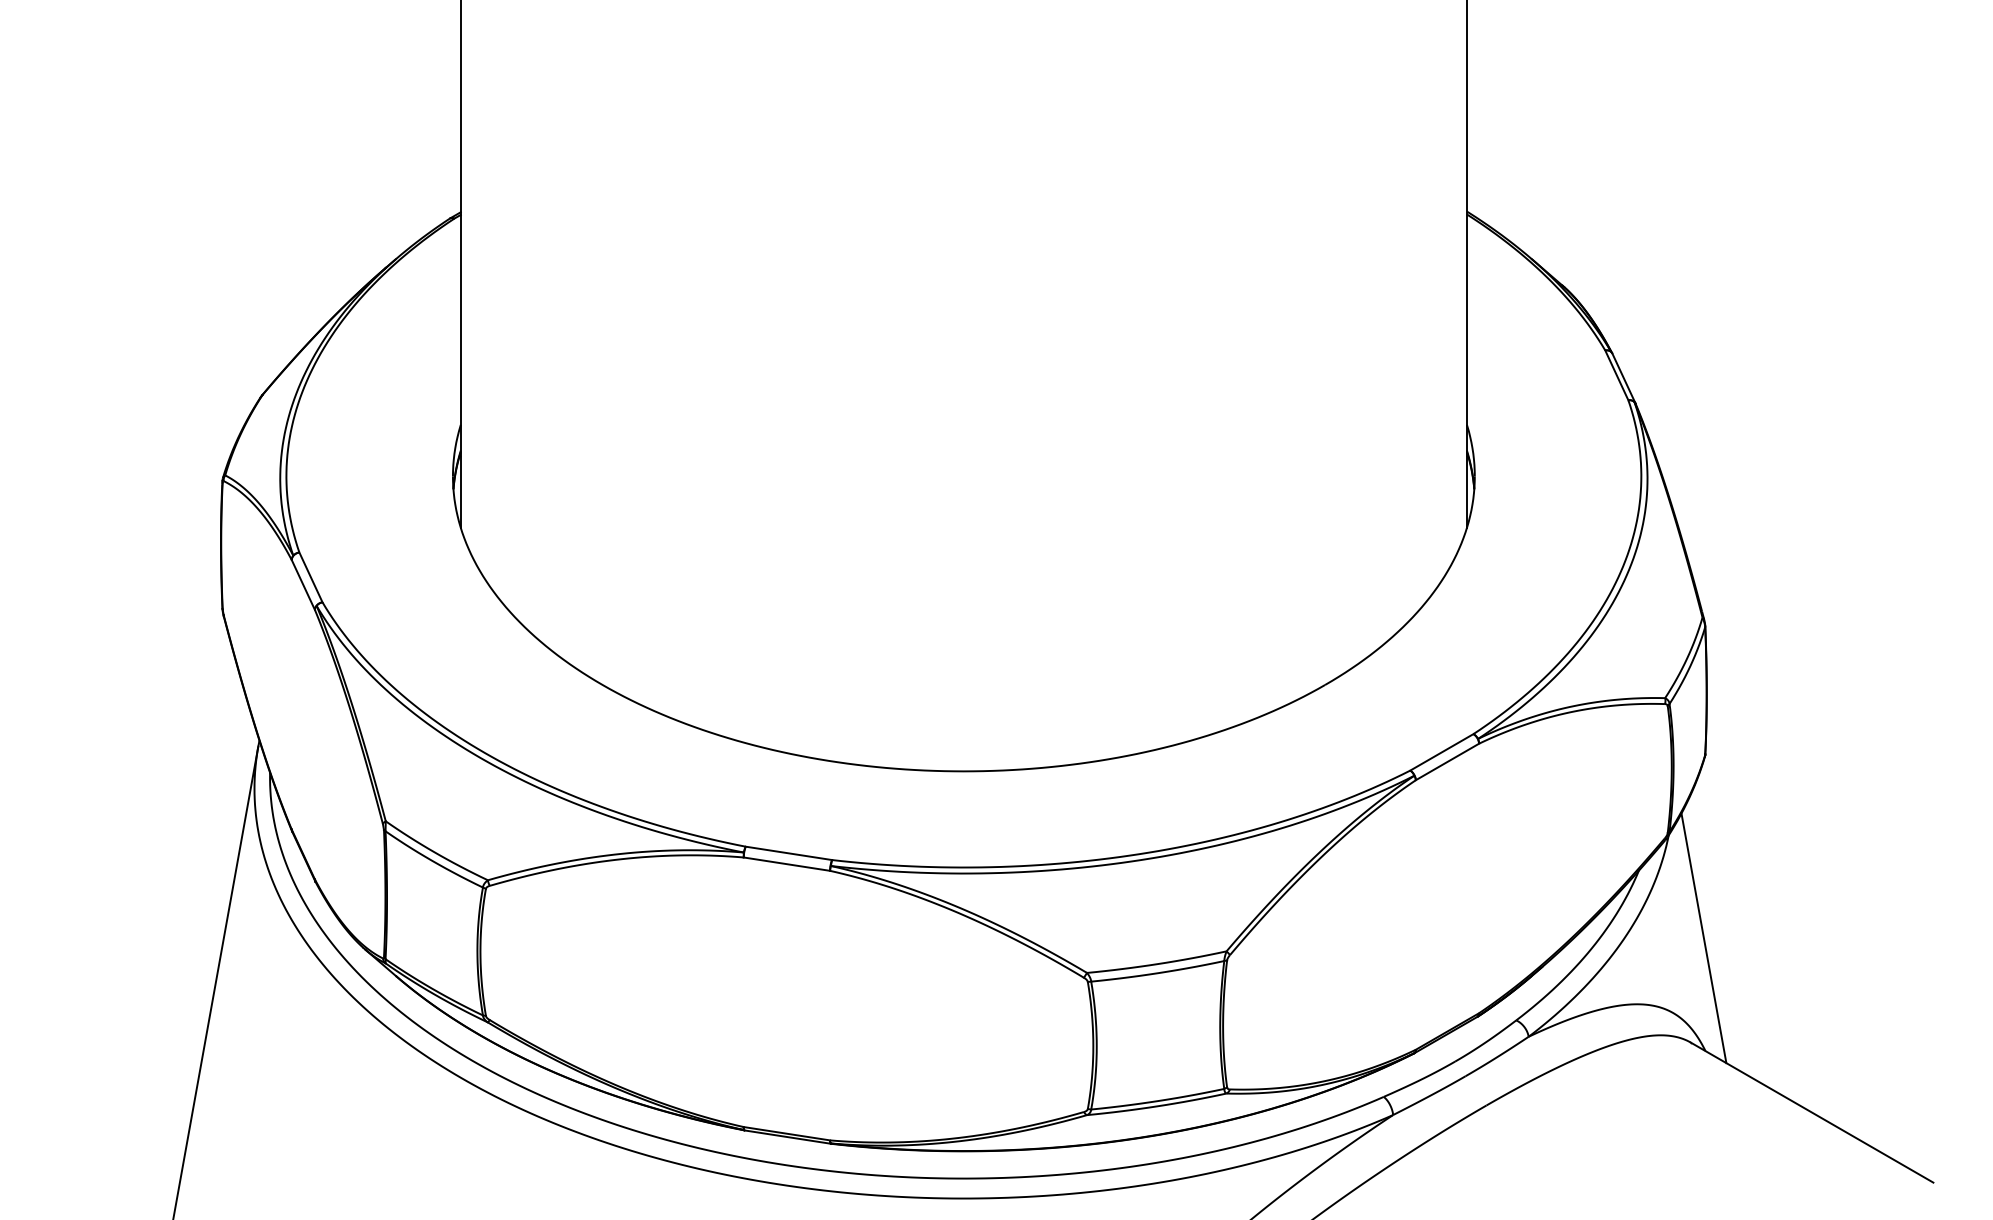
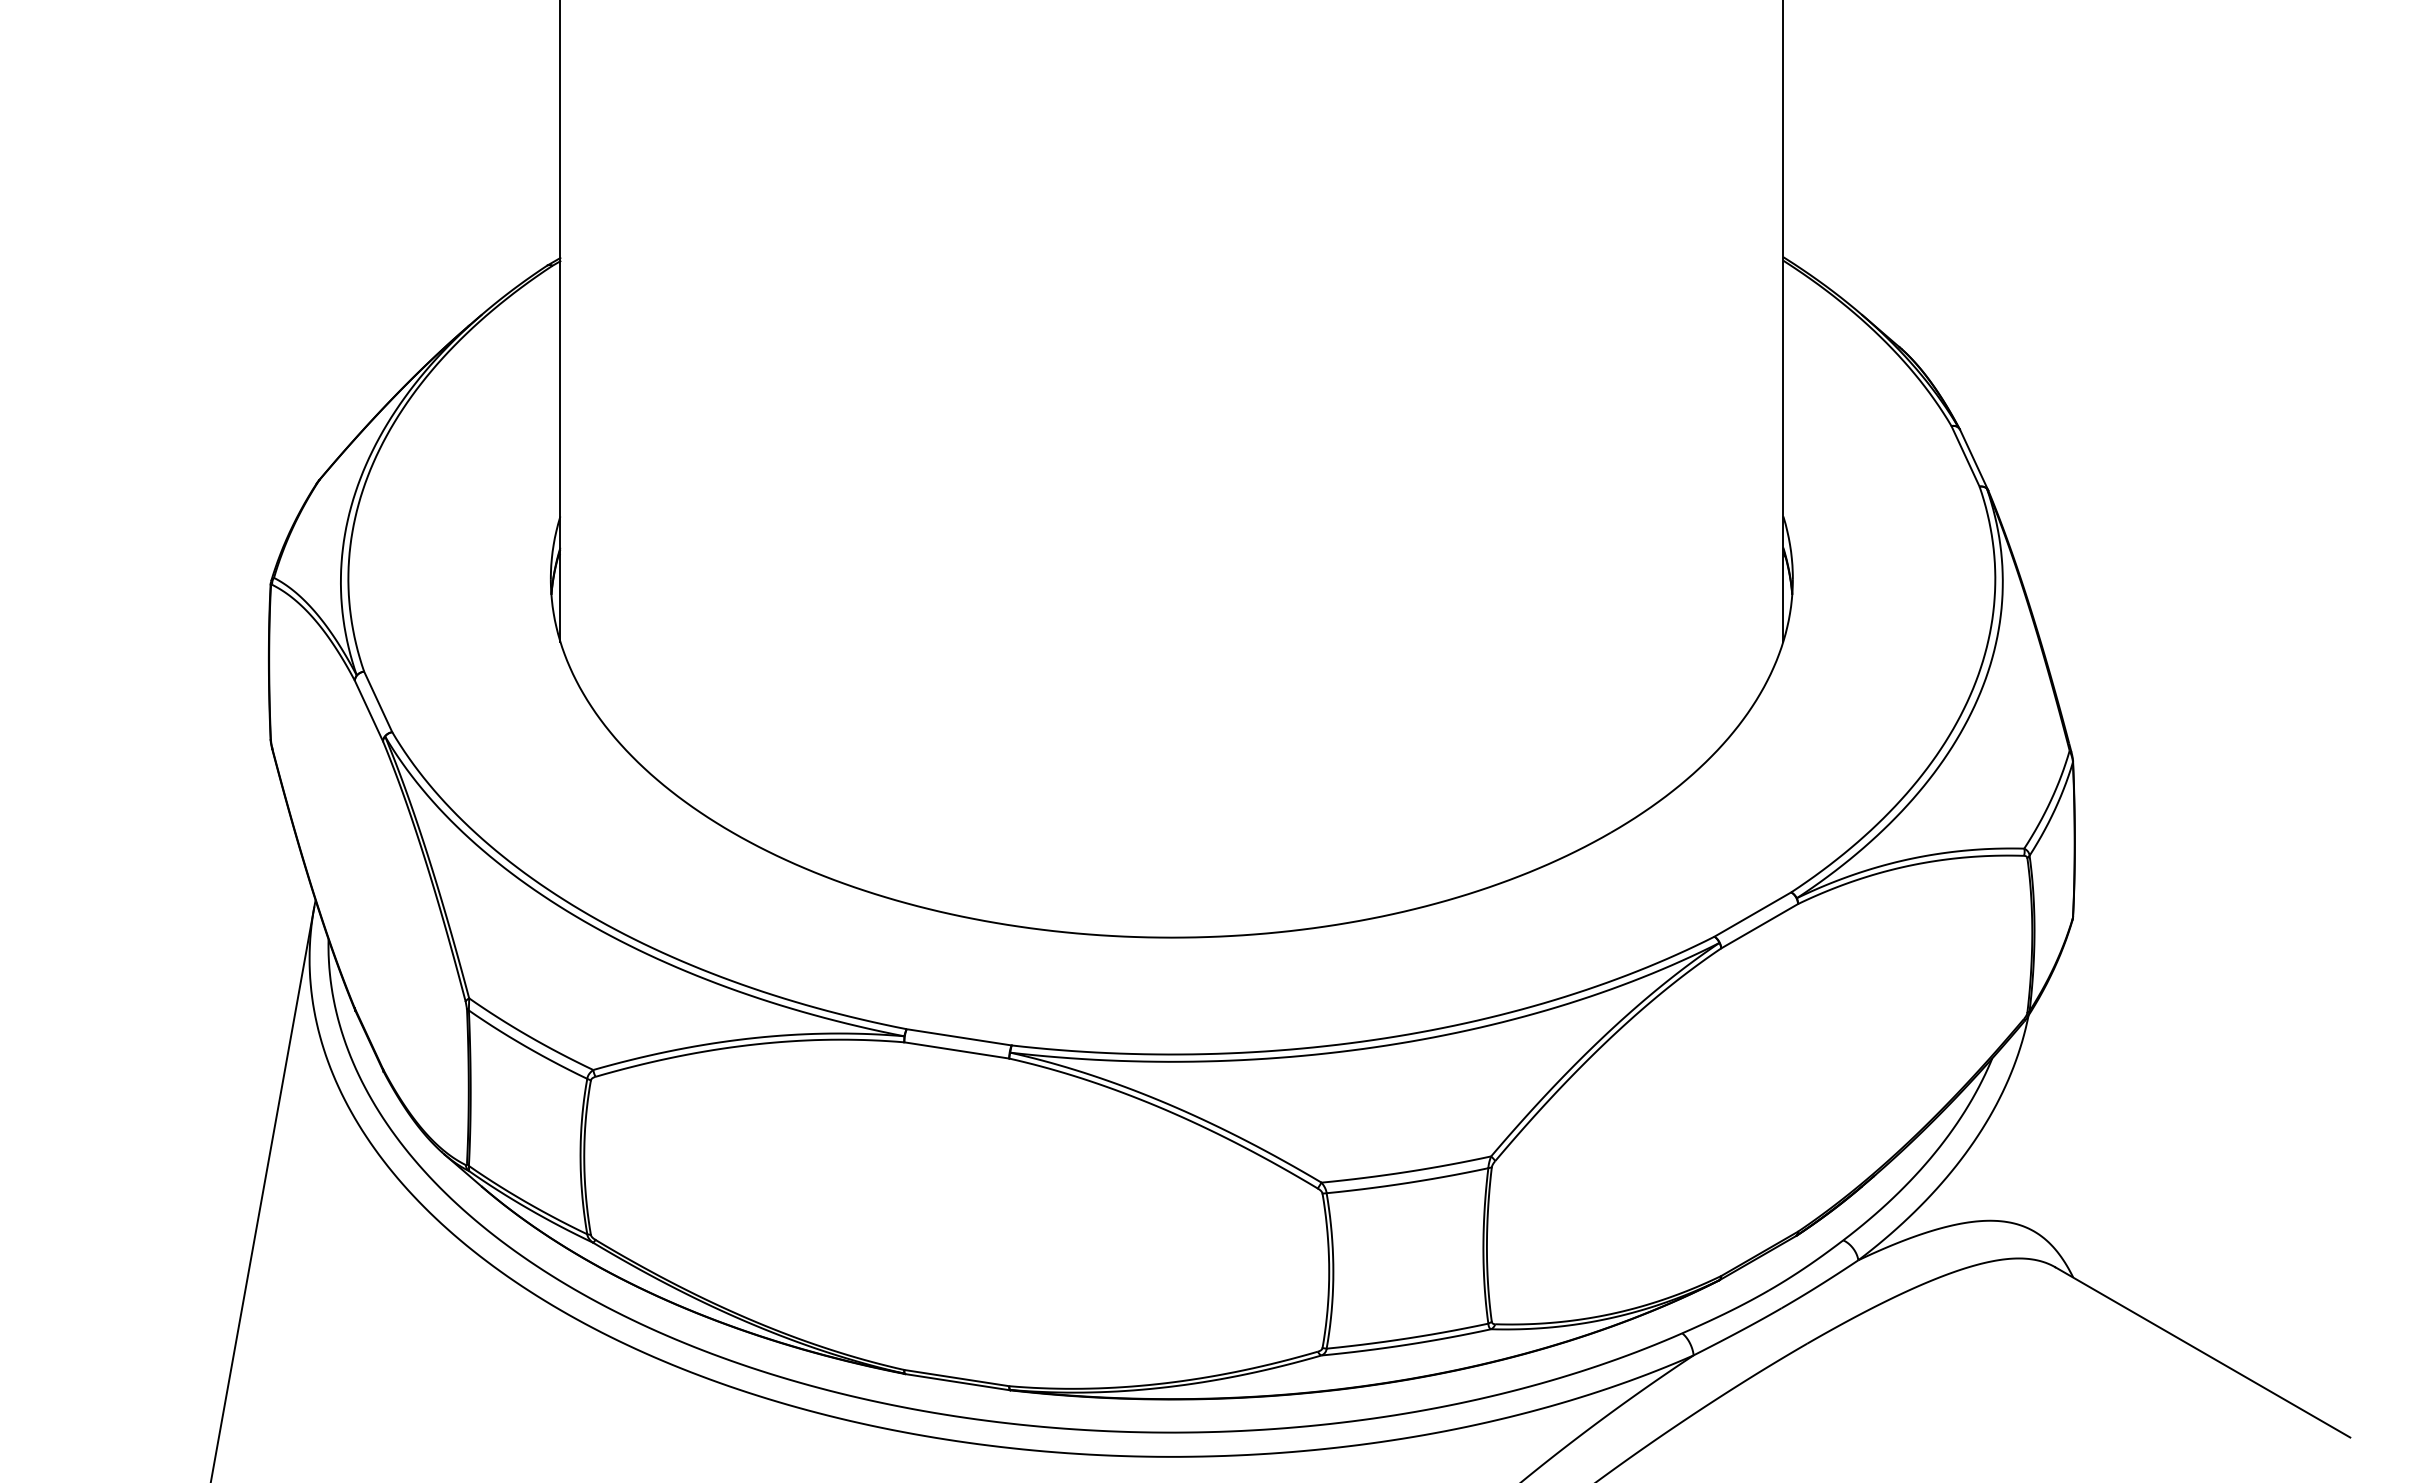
line: (1704, 938) -> (2071, 1140), removed

